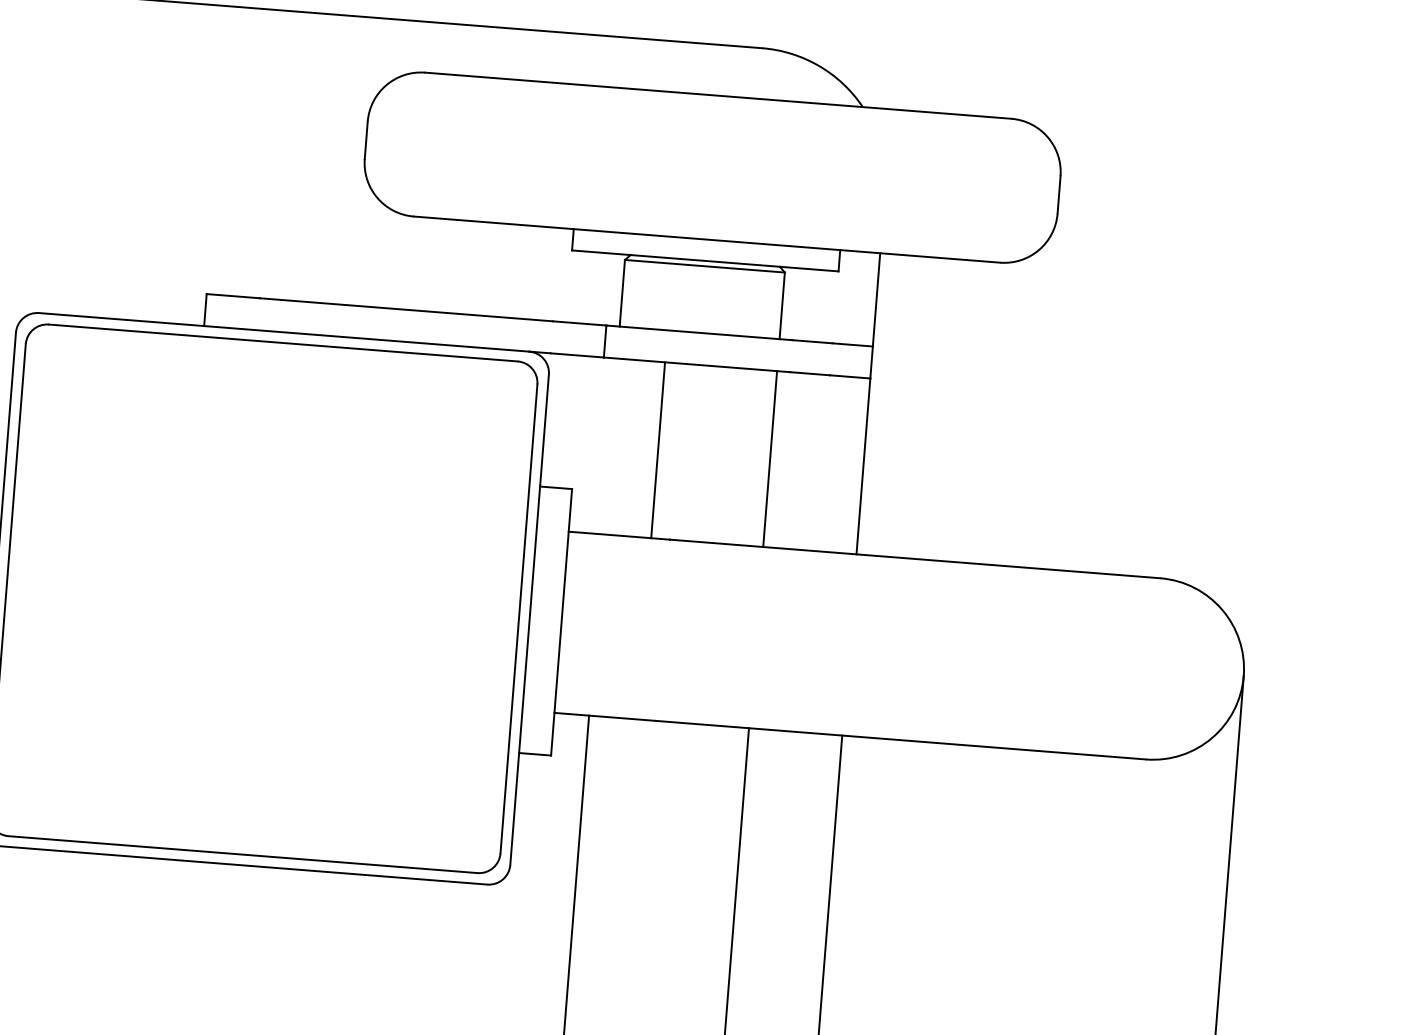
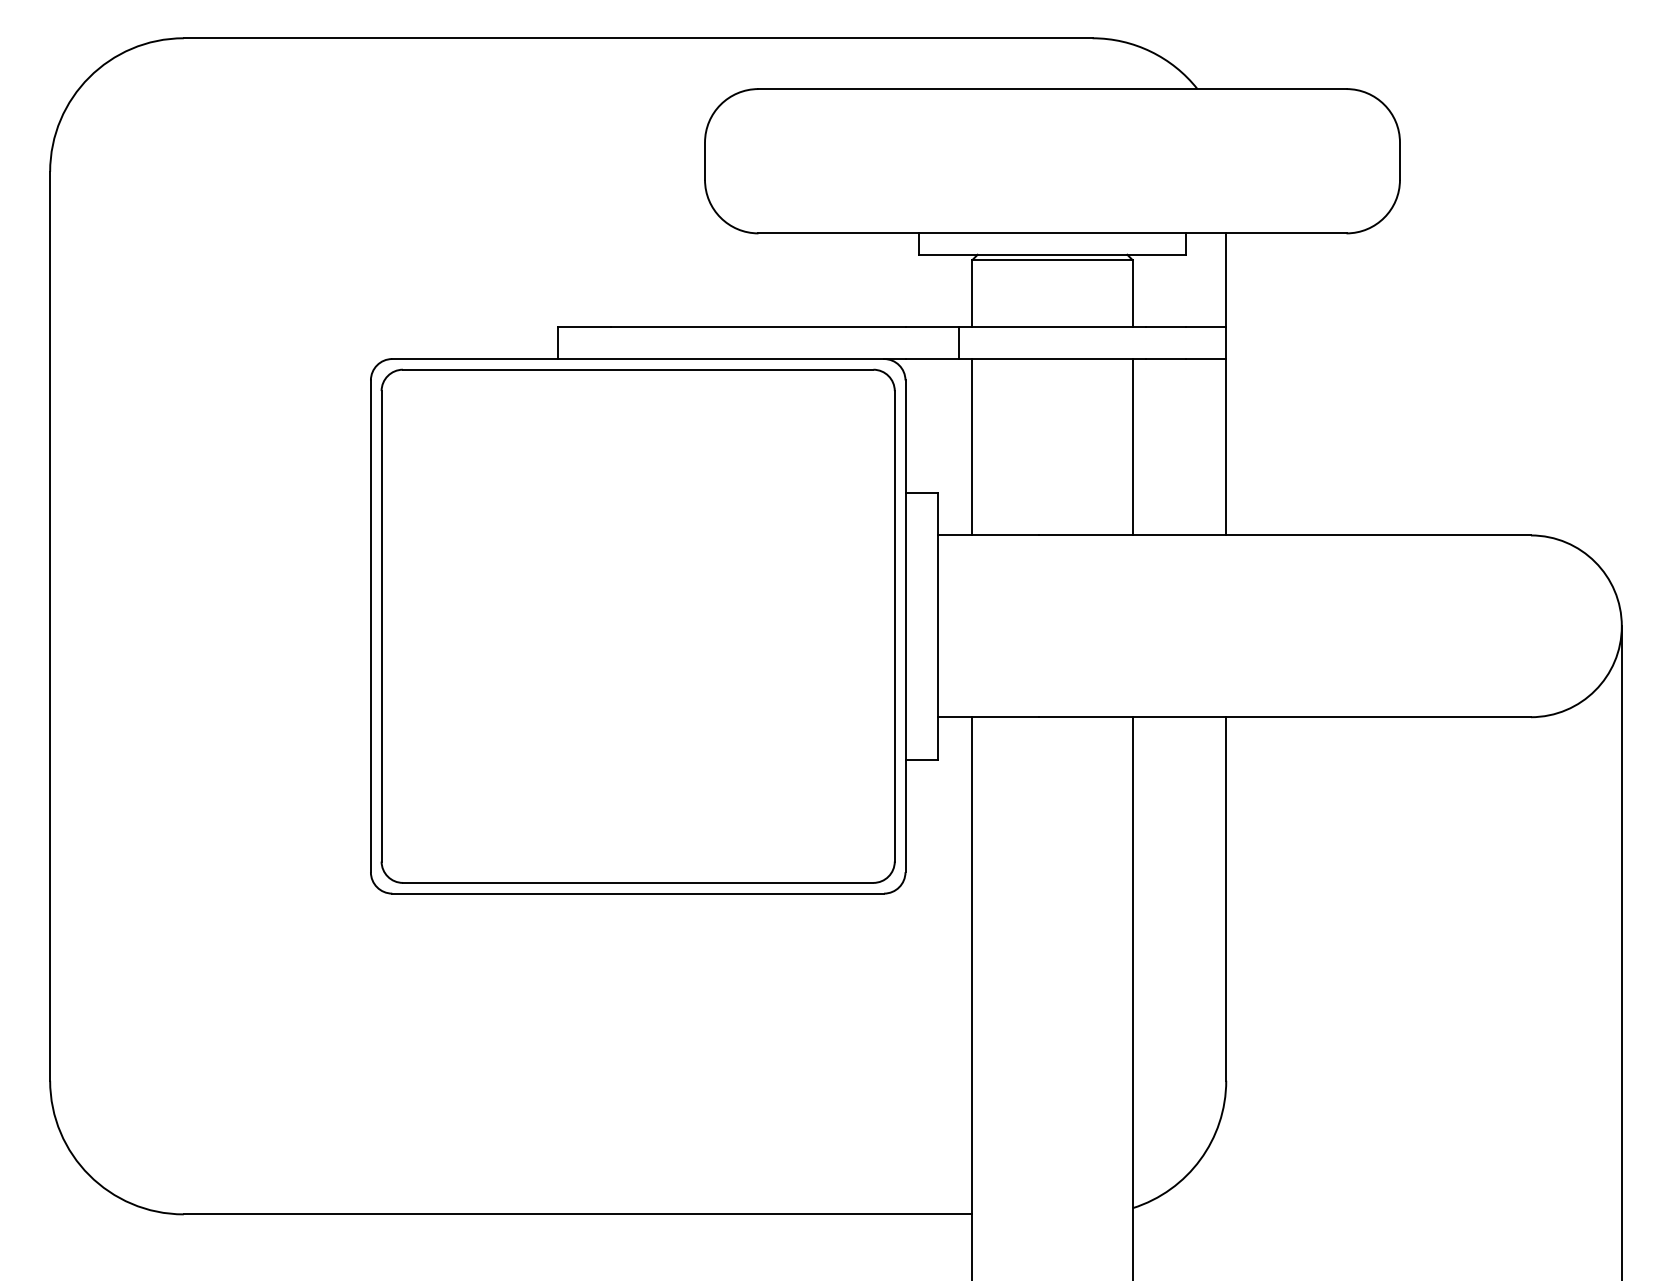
line: (658, 450) -> (972, 447), moved

